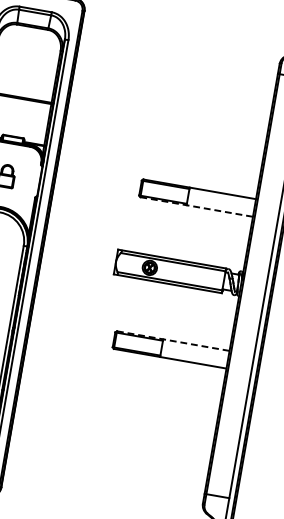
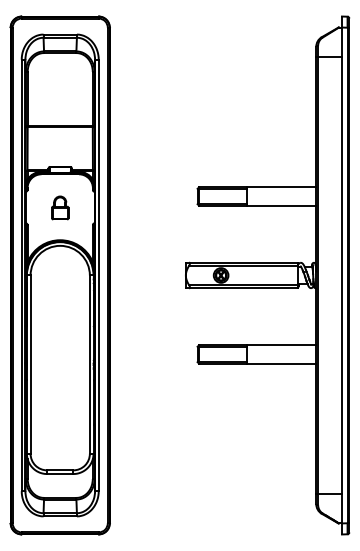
line: (196, 206) -> (257, 205), dashed -> solid
line: (173, 341) -> (257, 345), dashed -> solid

